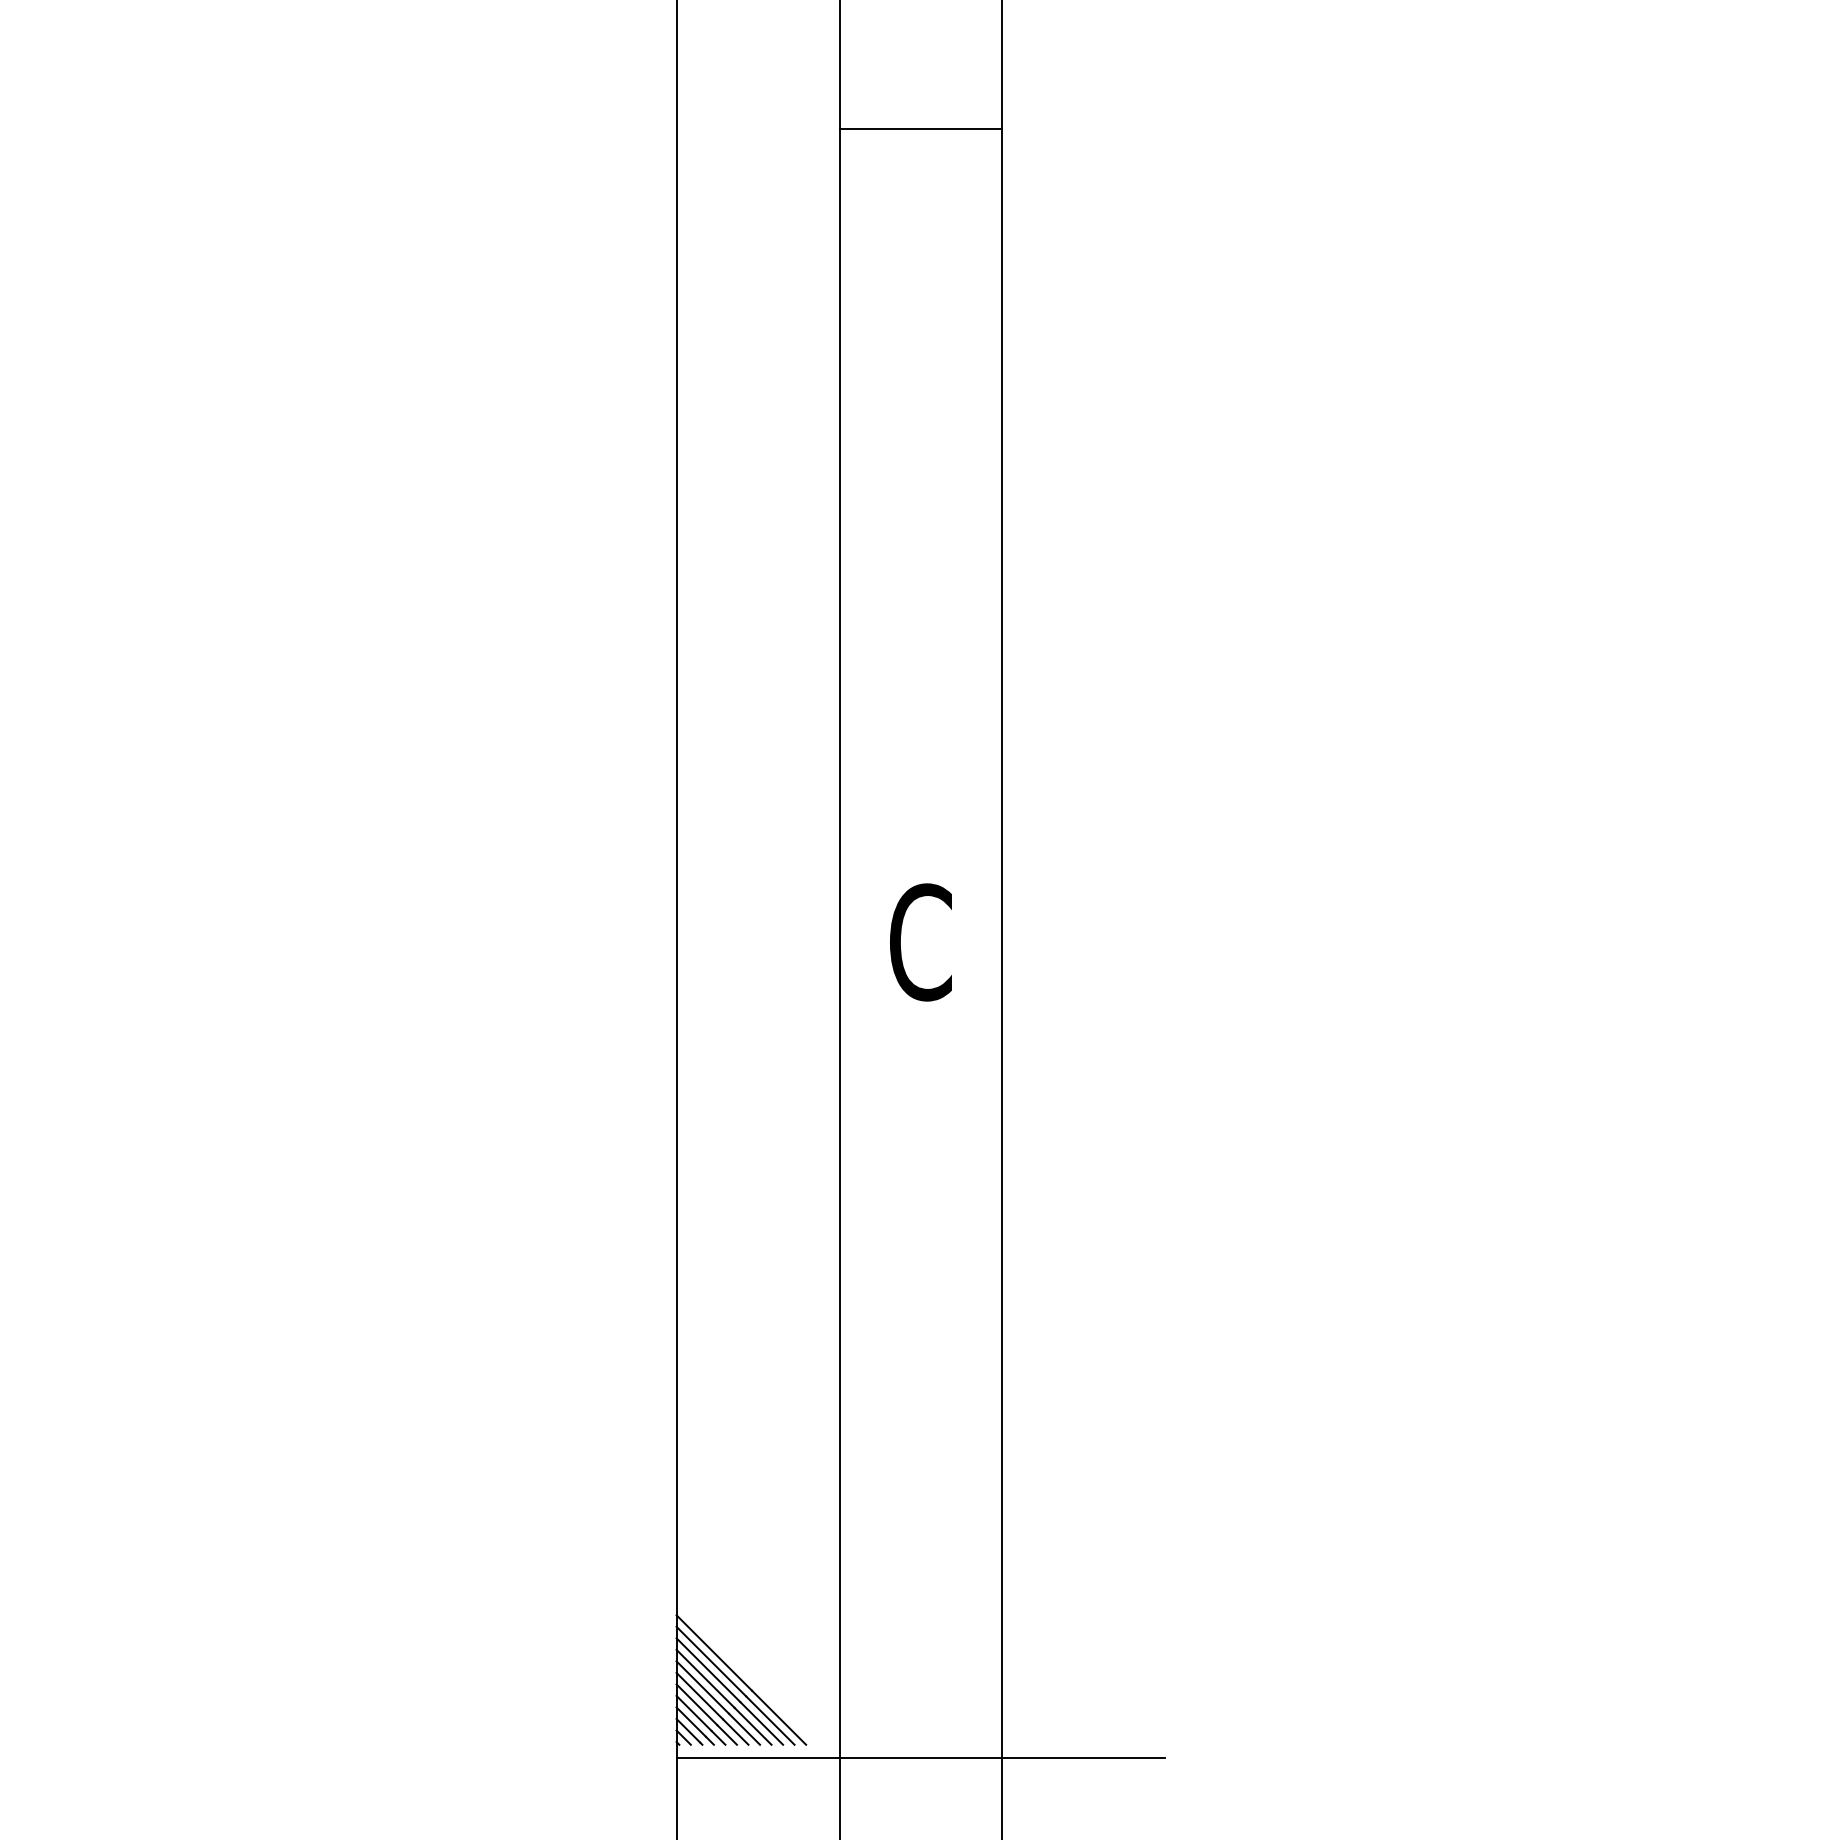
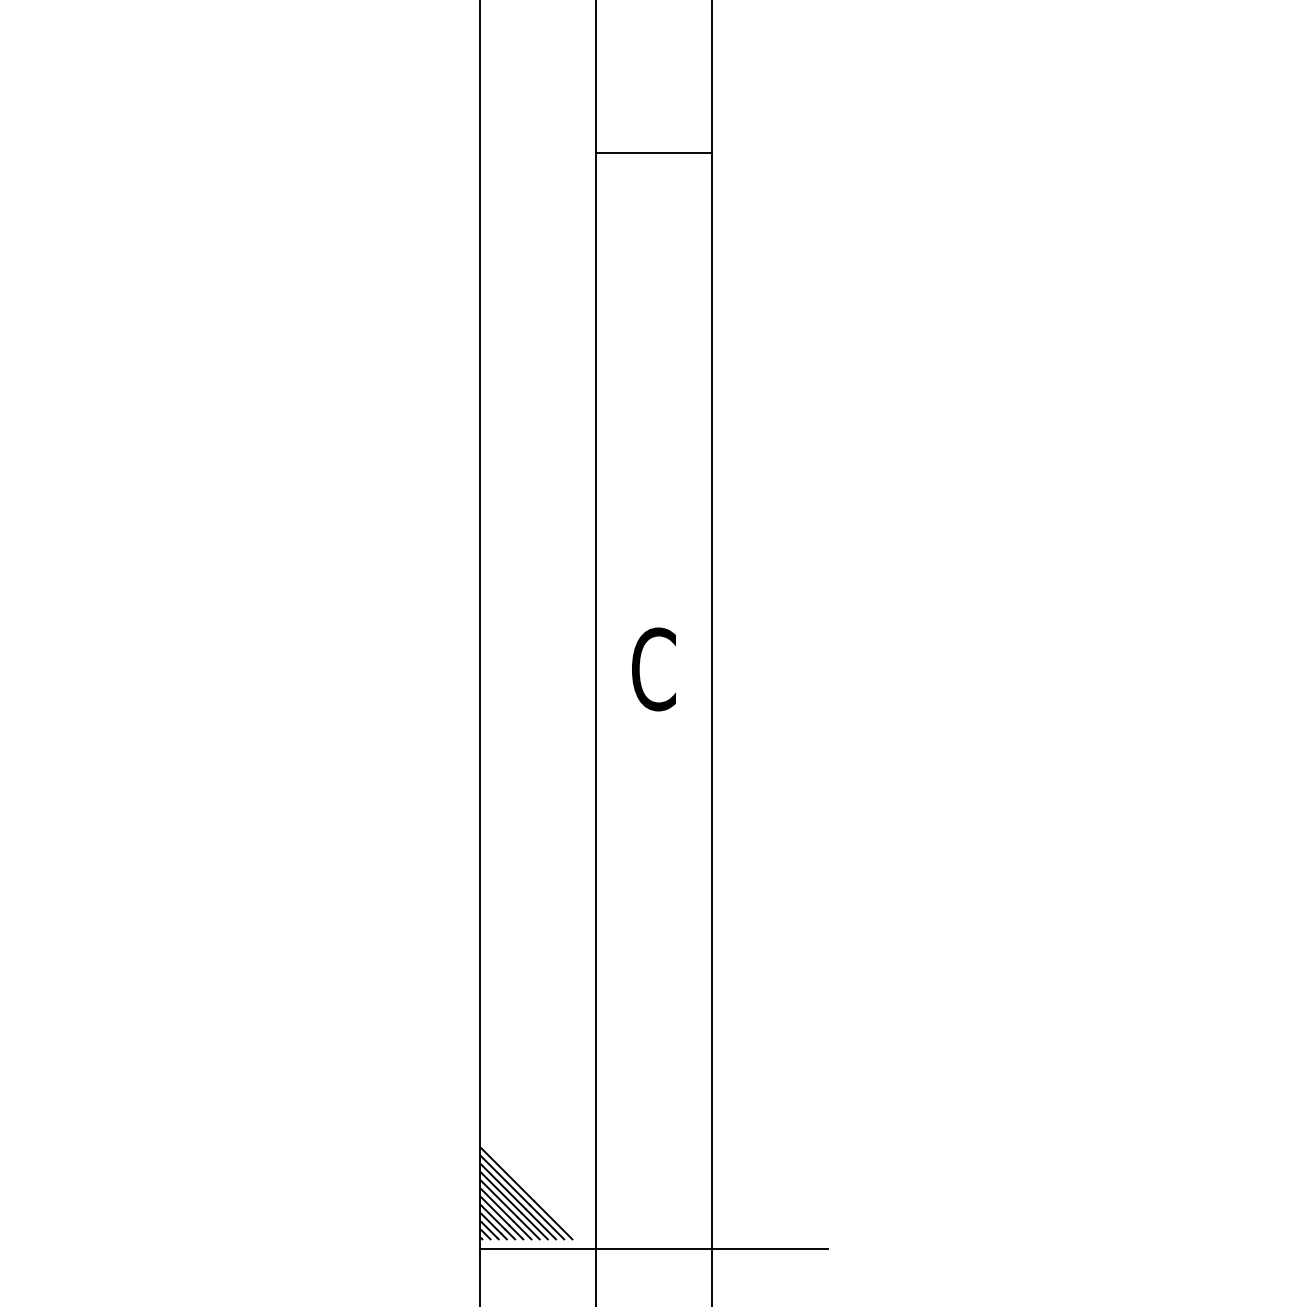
line: (920, 128) -> (653, 153), moved

